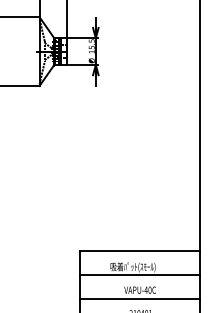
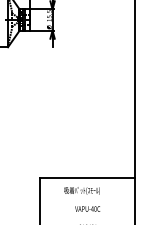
line: (140, 274) -> (87, 196), removed
line: (140, 298) -> (87, 215), removed

